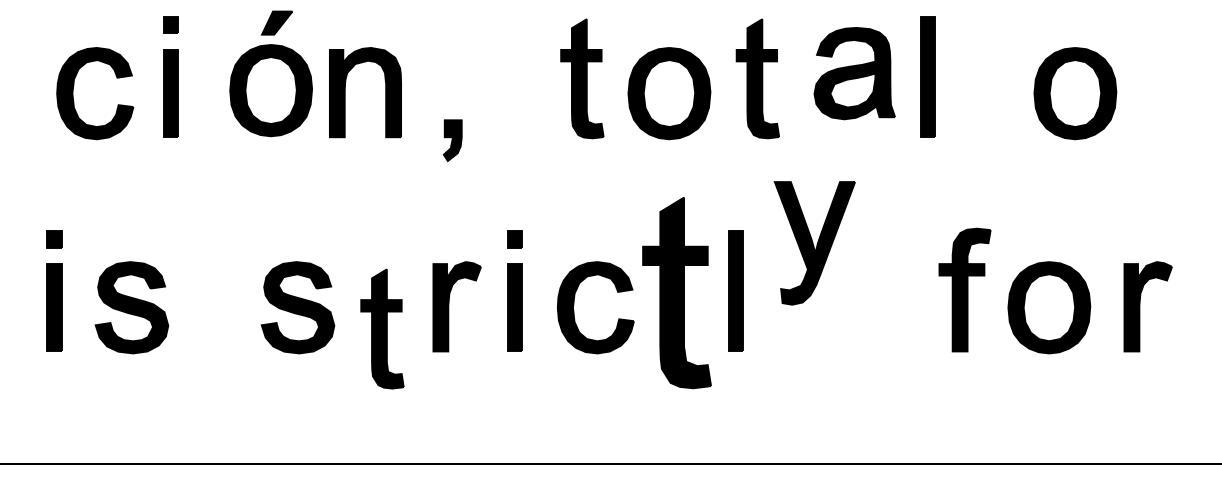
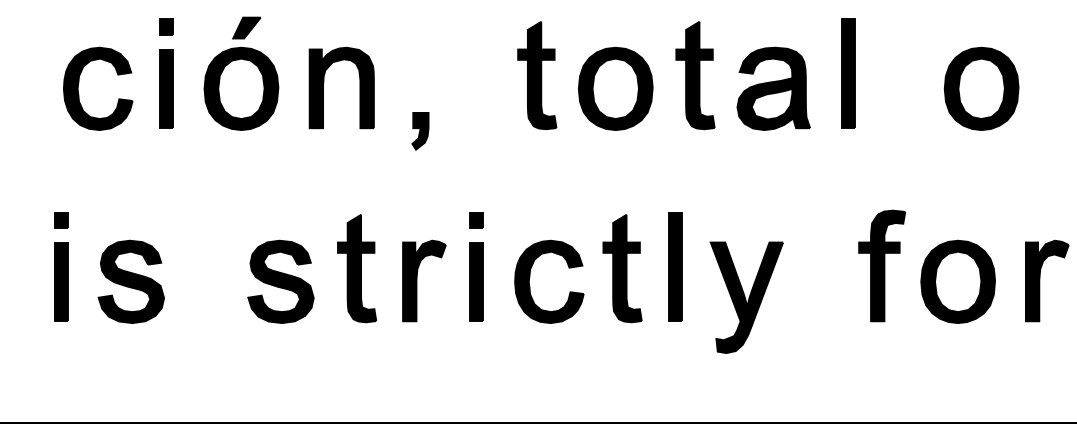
part: (270, 73) -> (240, 73), moved
part: (854, 73) -> (773, 88), moved
part: (814, 243) -> (746, 297), moved
part: (676, 292) -> (622, 268), size x0.62
part: (382, 328) -> (357, 268), moved

